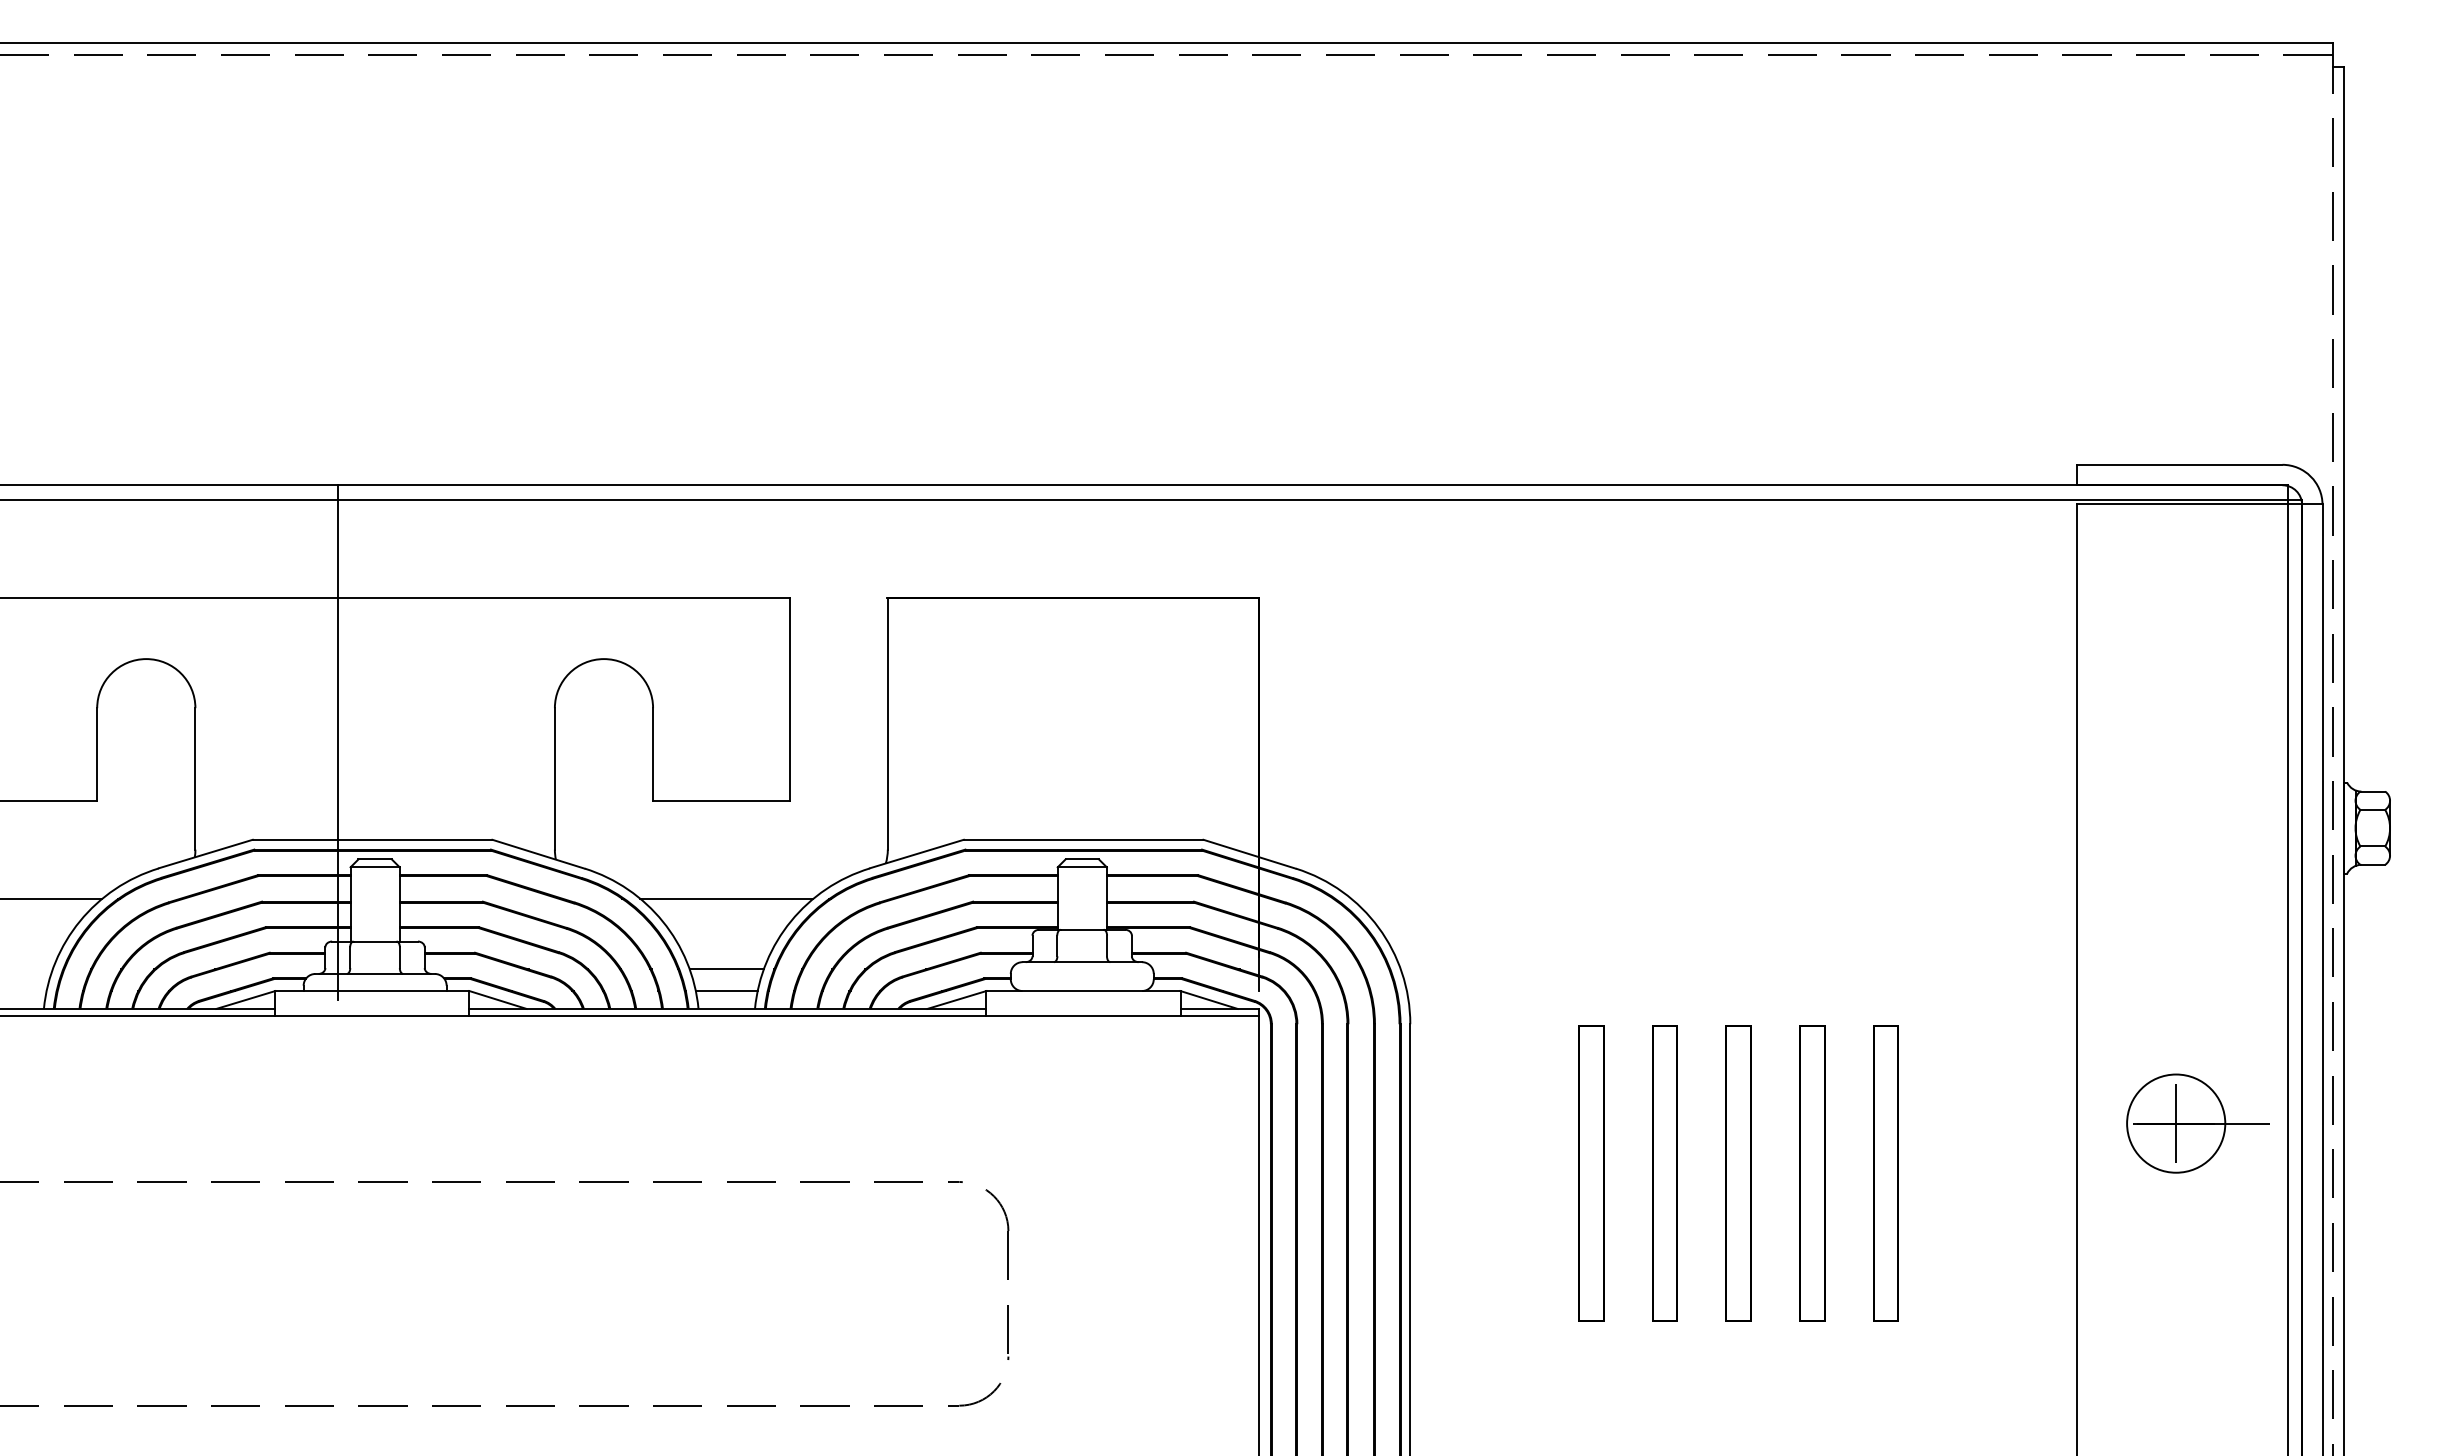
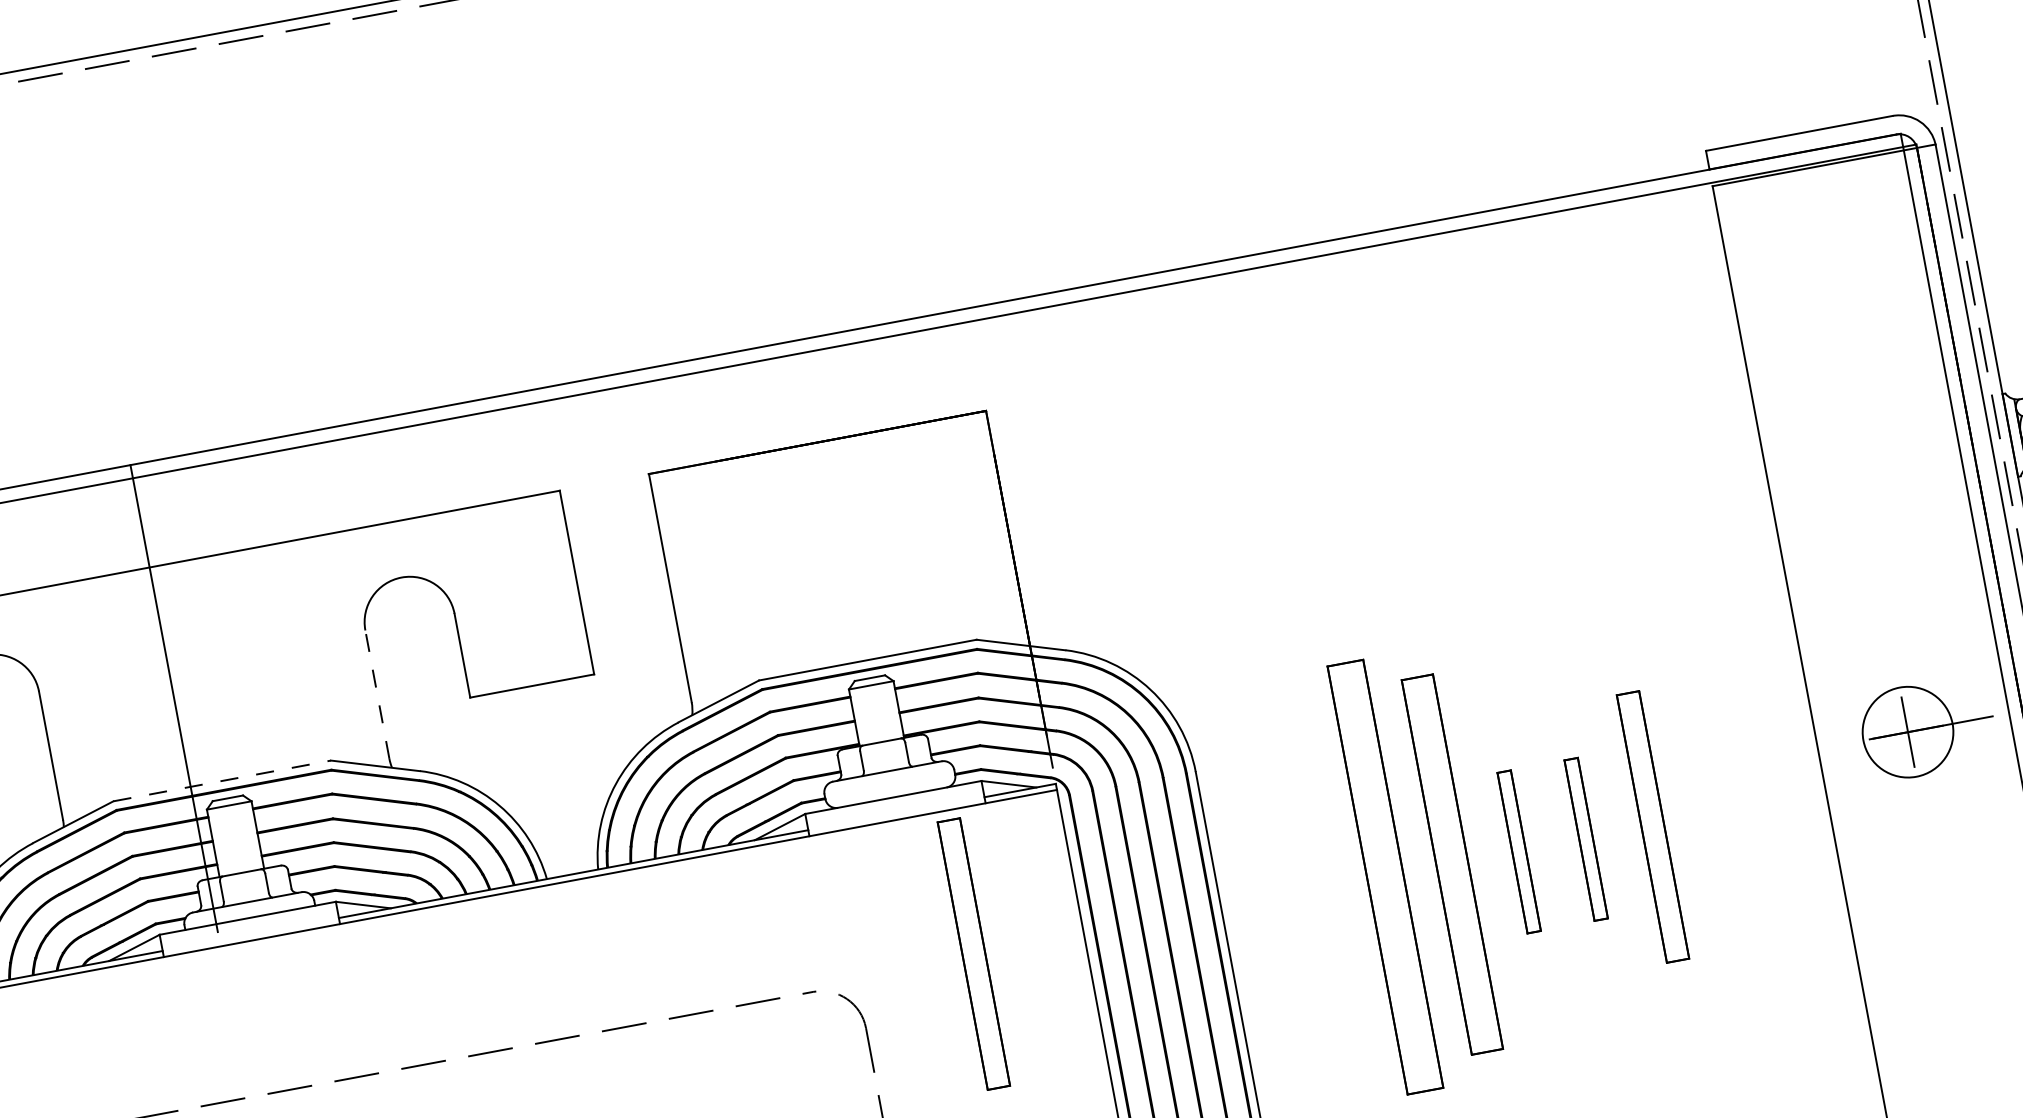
line: (554, 778) -> (377, 694), solid -> dashed
line: (372, 839) -> (222, 780), solid -> dashed
line: (726, 898) -> (553, 774), removed
line: (726, 969) -> (565, 838), removed
line: (726, 991) -> (569, 858), removed
part: (1137, 1173) -> (973, 953), added
part: (1591, 1173) -> (1385, 876), size x1.6
part: (1664, 1173) -> (1451, 864), size x1.4
part: (1738, 1173) -> (1519, 851), size x0.6
part: (1812, 1173) -> (1586, 839), size x0.6

